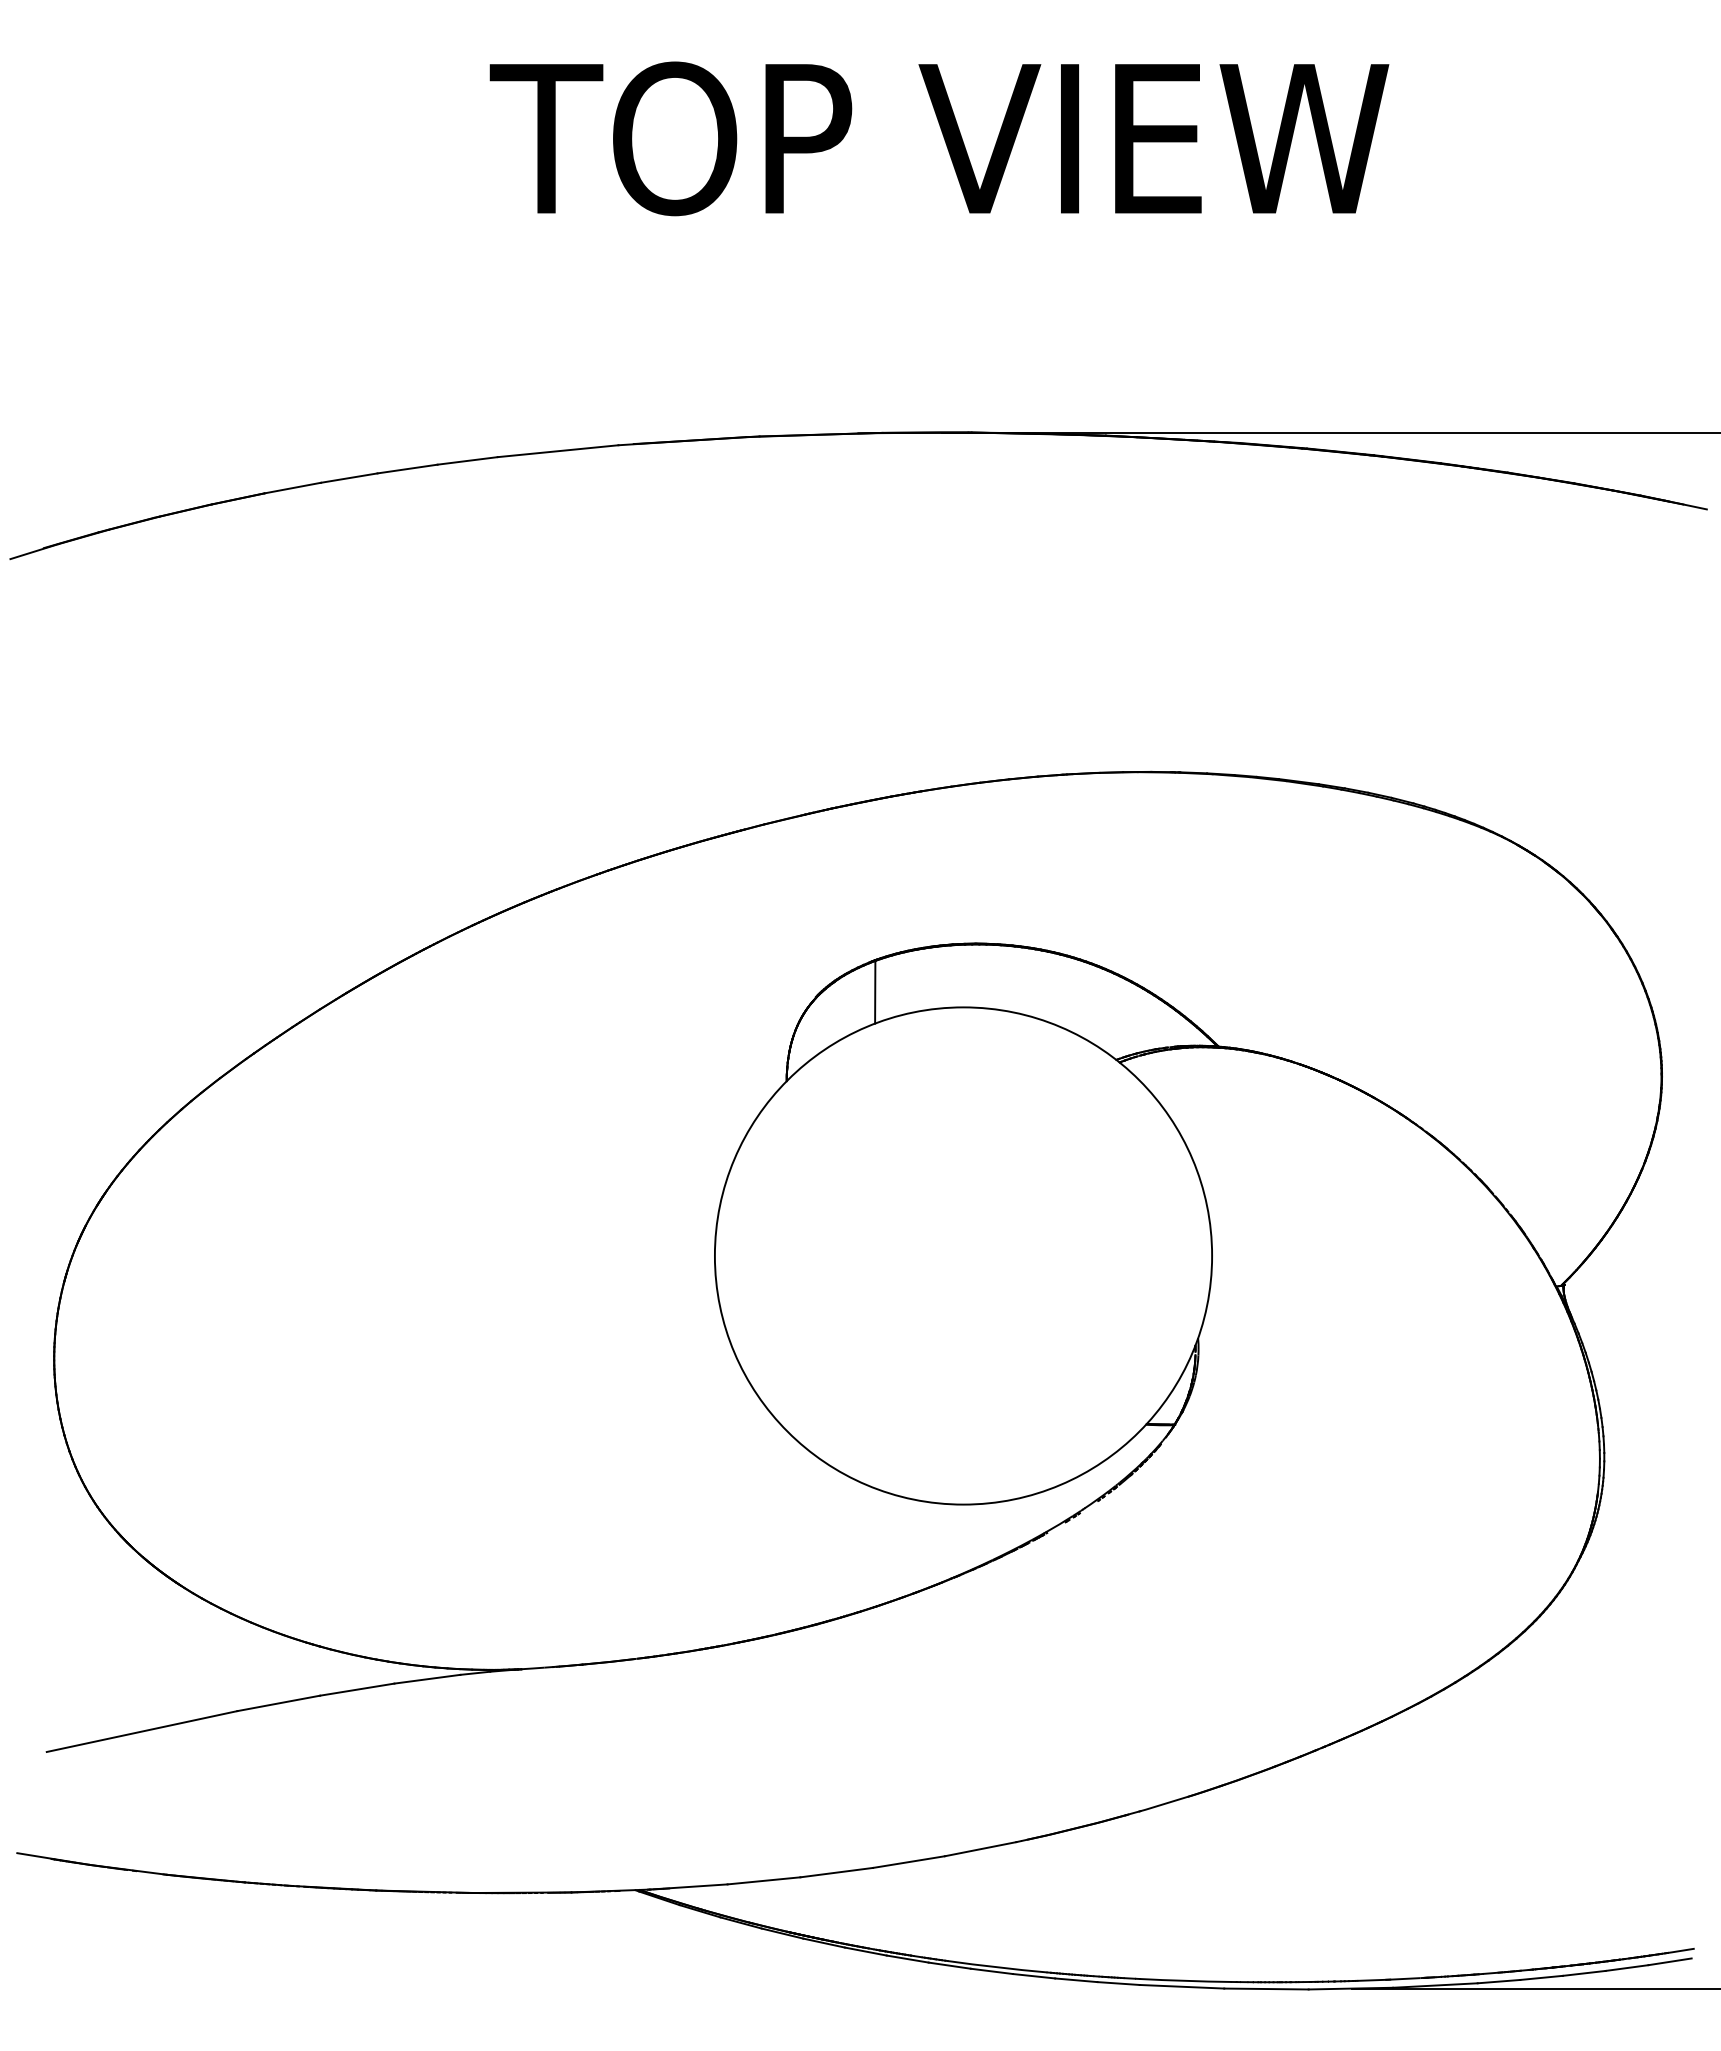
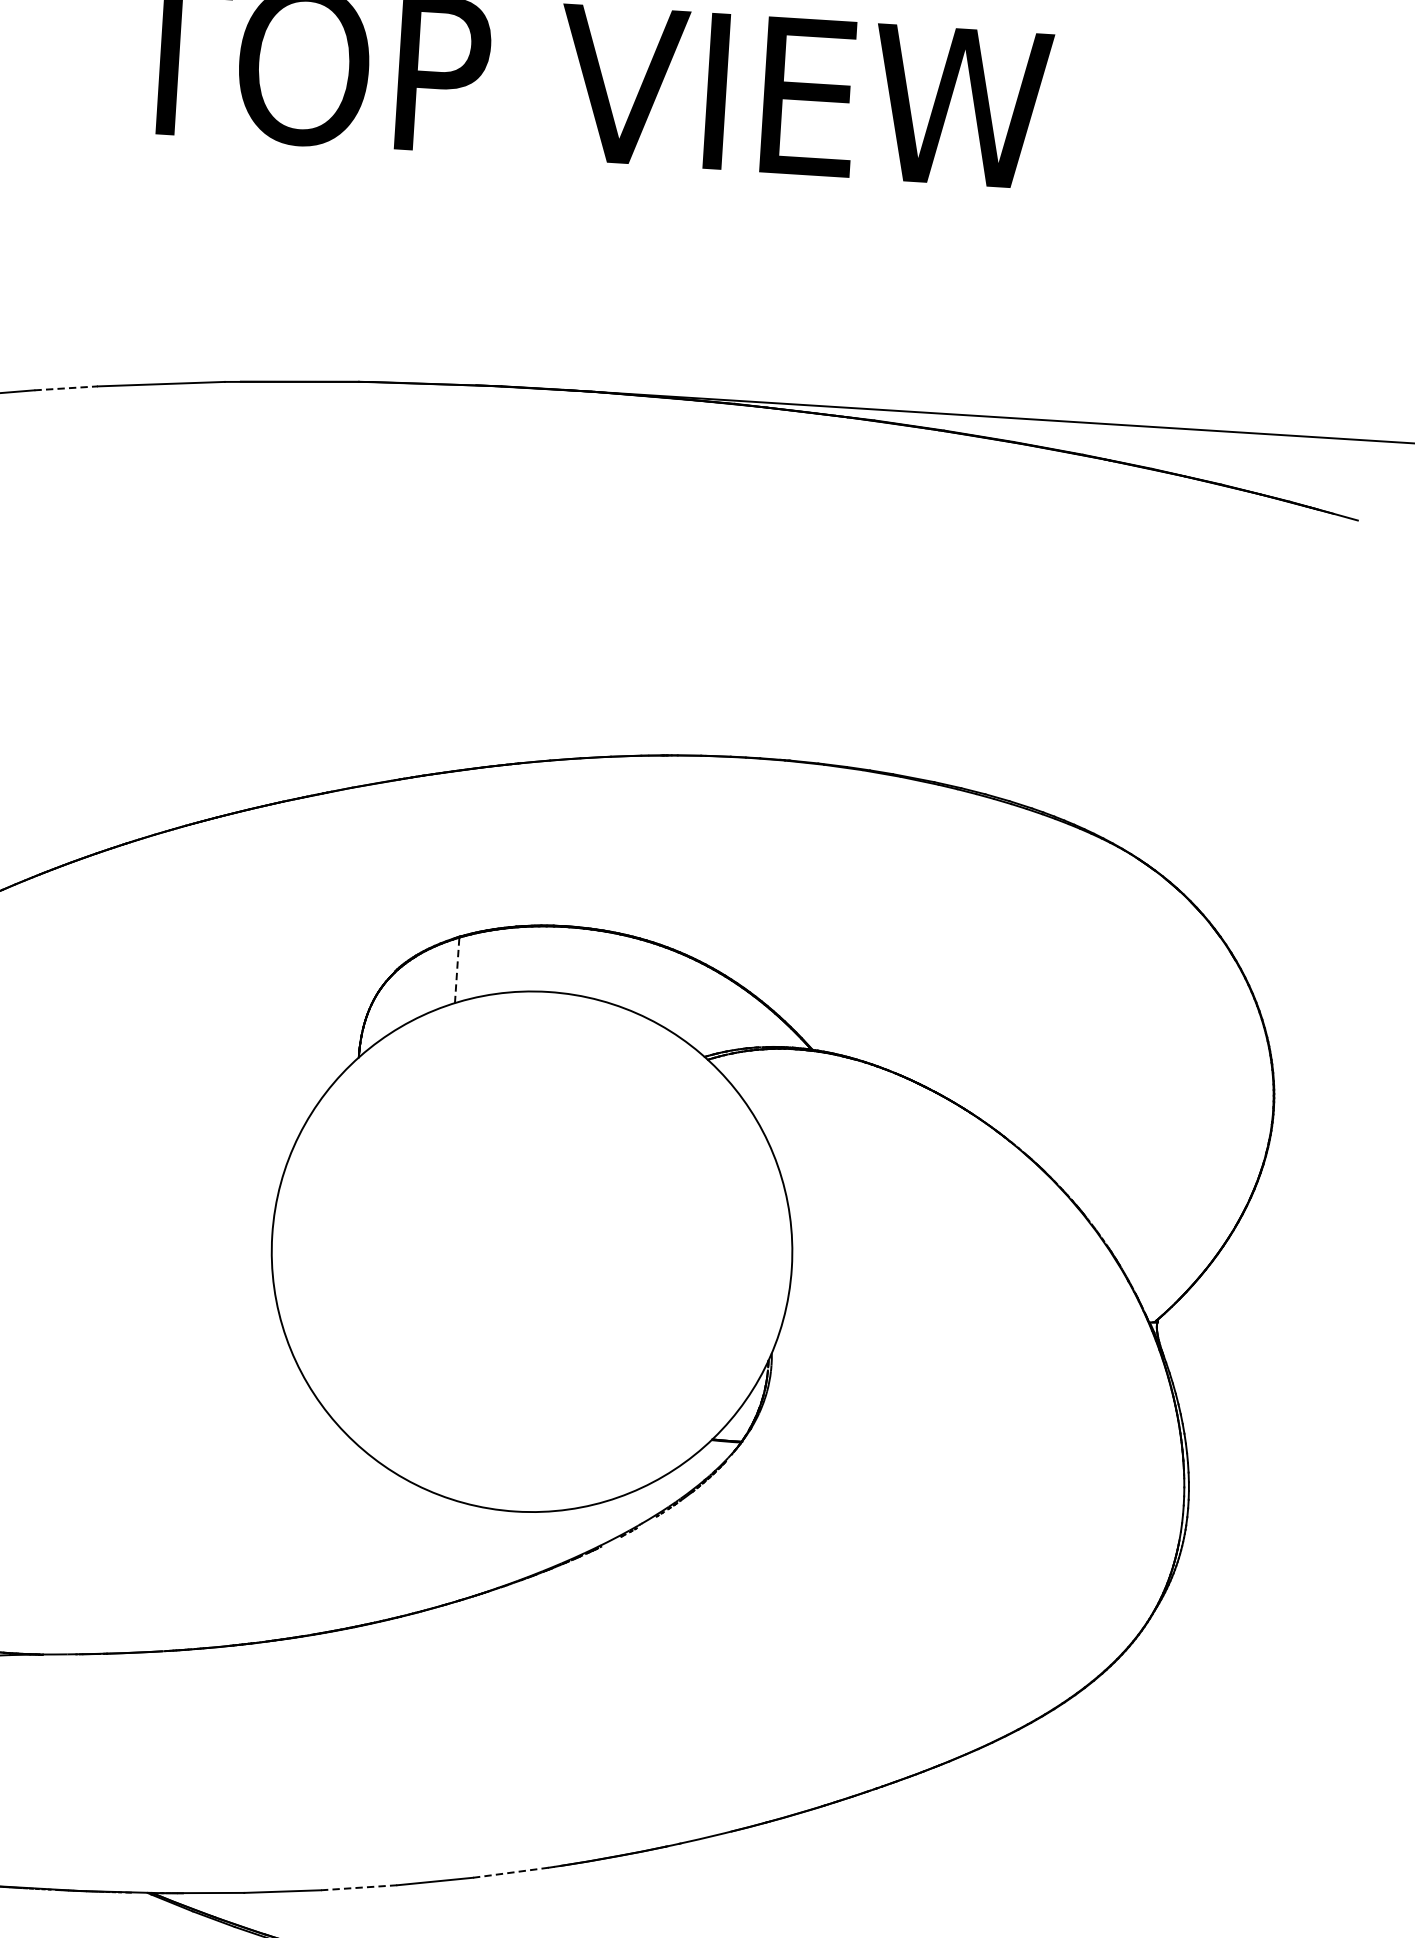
line: (468, 460) -> (67, 387), solid -> dashed
line: (875, 991) -> (457, 969), solid -> dashed
line: (980, 1849) -> (510, 1873), solid -> dashed
line: (836, 1872) -> (358, 1887), solid -> dashed

